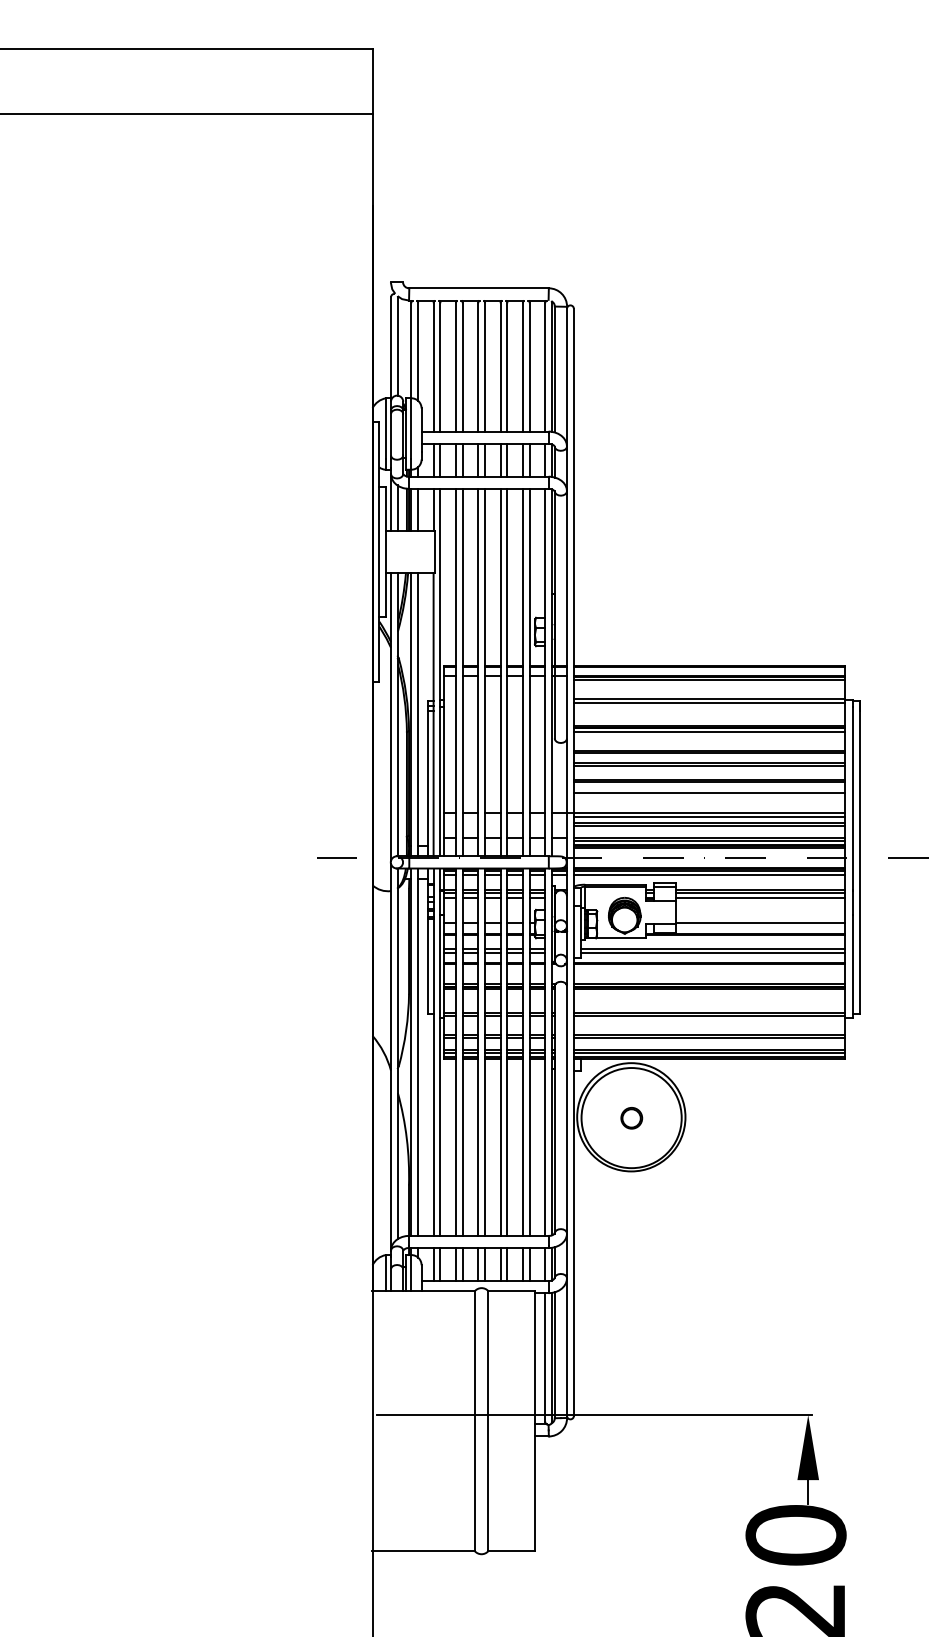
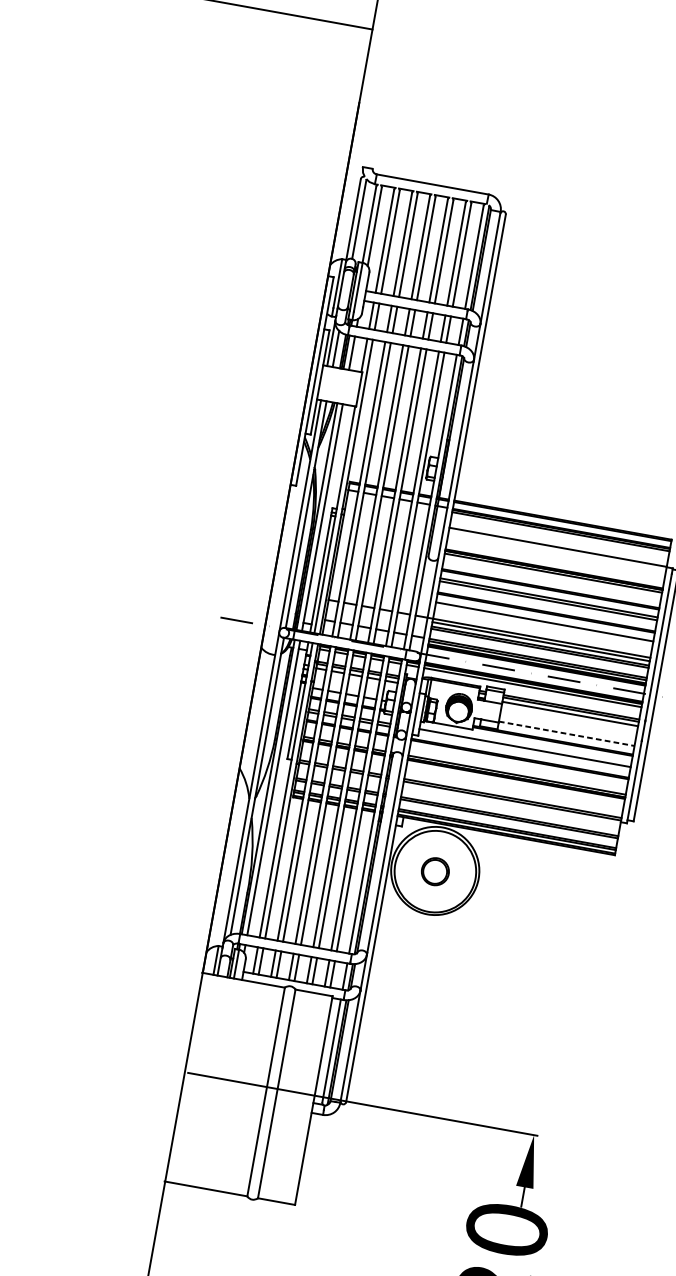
line: (708, 702) -> (556, 549), removed
line: (760, 922) -> (566, 733), solid -> dashed
line: (712, 952) -> (524, 750), removed
part: (631, 1118) -> (435, 871), size x1.6

